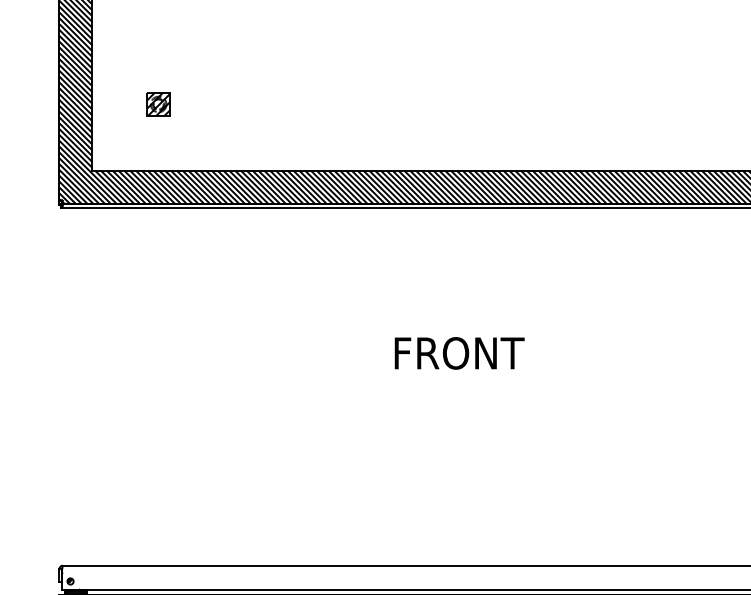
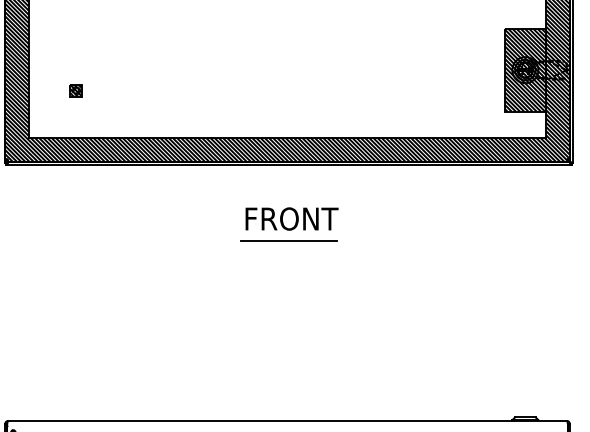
part: (157, 104) -> (75, 90), size x0.71
line: (454, 314) -> (288, 241), added
text: (458, 352) -> (291, 218), moved

